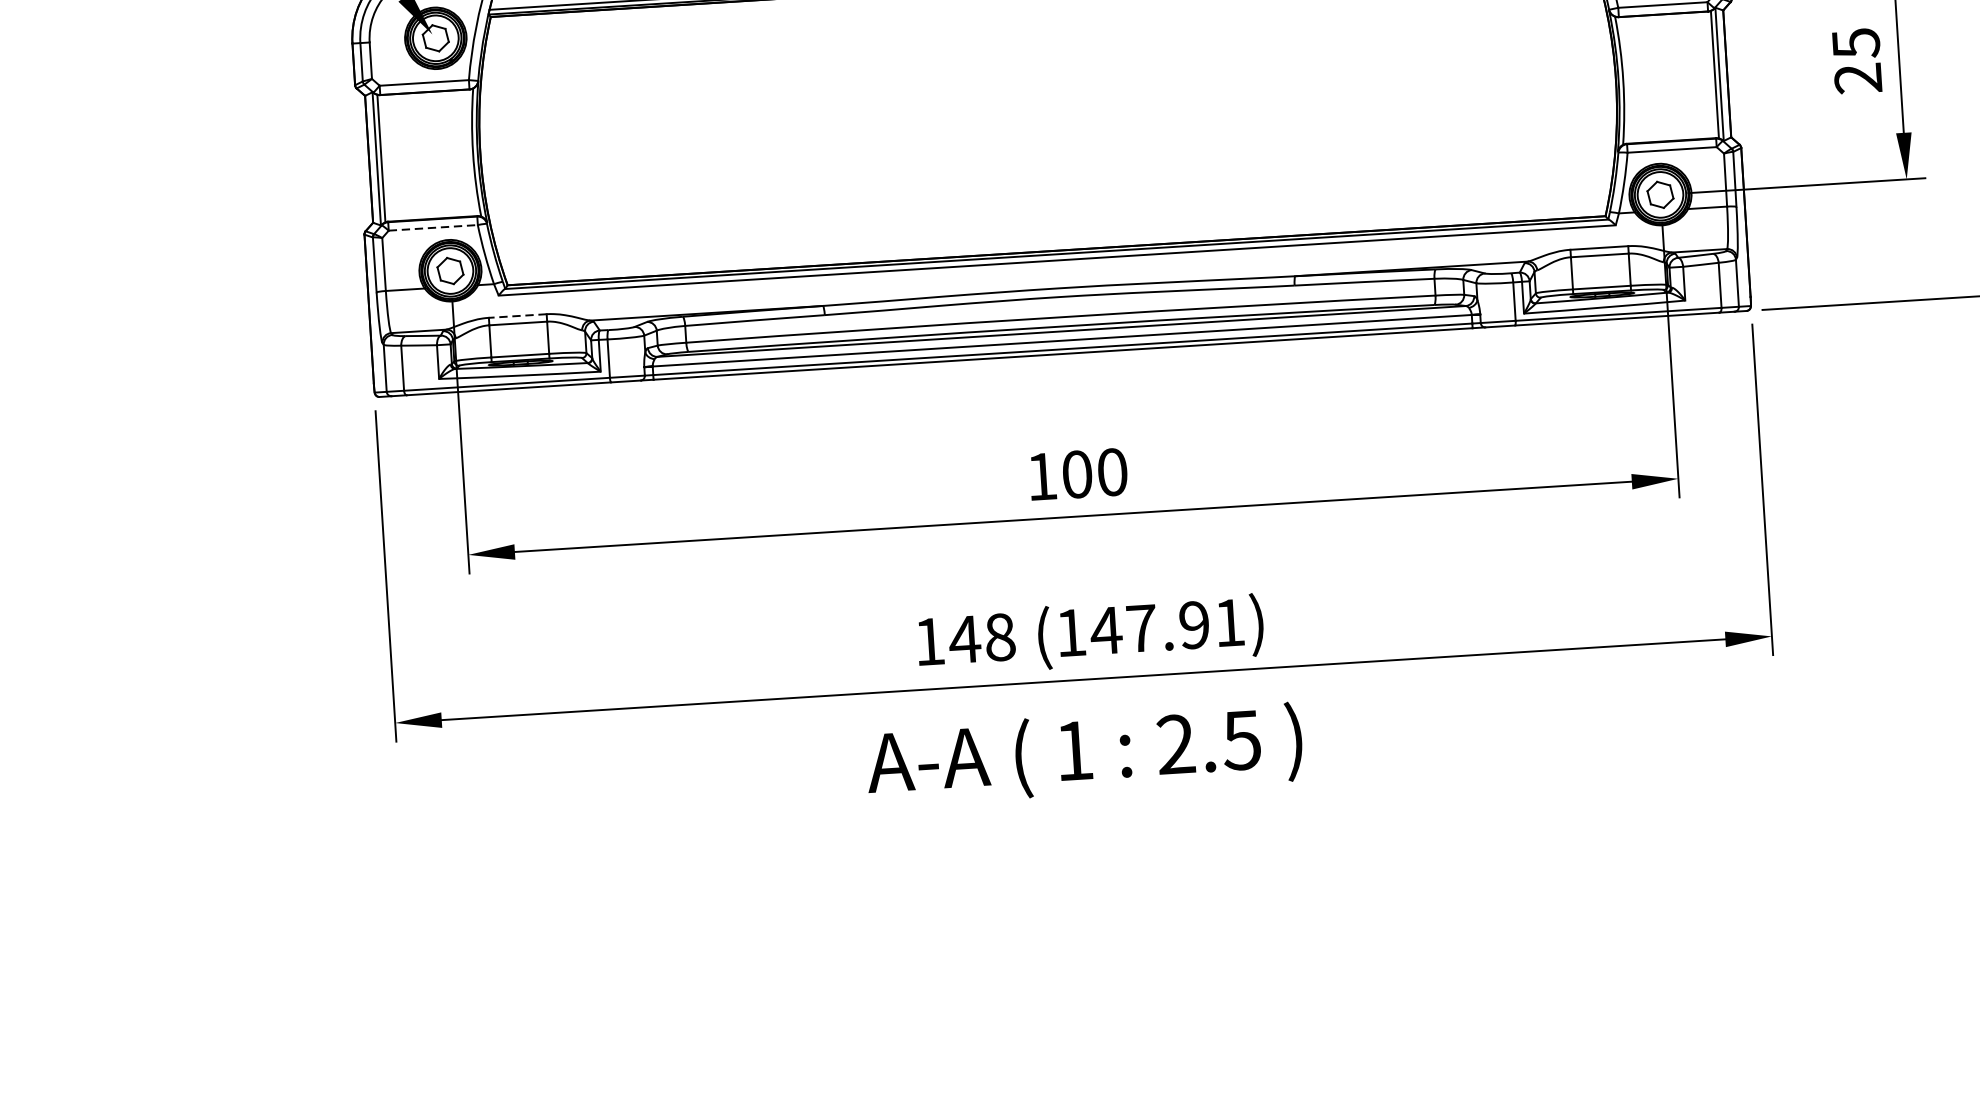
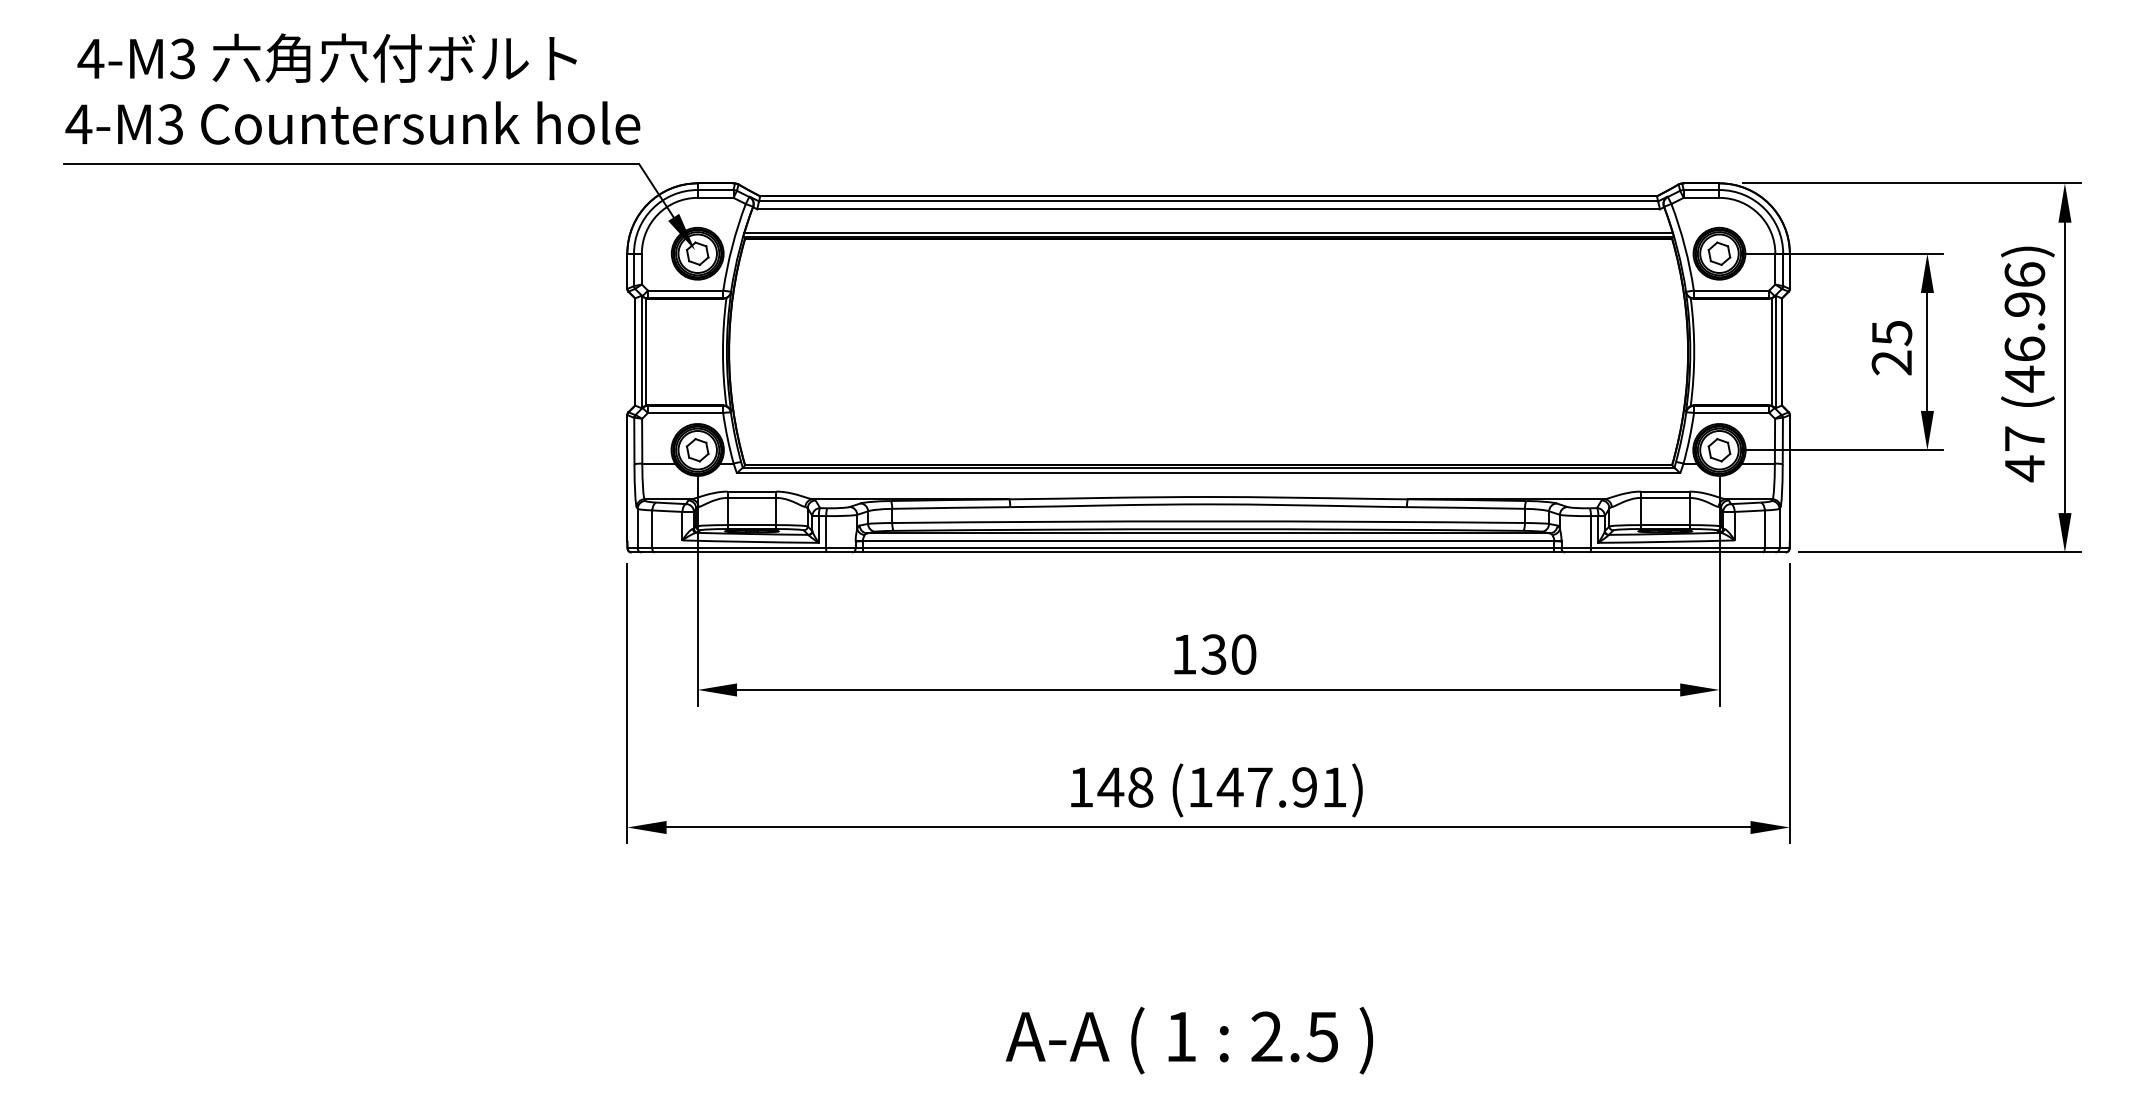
line: (433, 228) -> (685, 413), dashed -> solid
line: (517, 315) -> (751, 491), dashed -> solid
text: (1076, 474) -> (1213, 654), 100 -> 130
text: (1084, 754) -> (1189, 1040), moved

